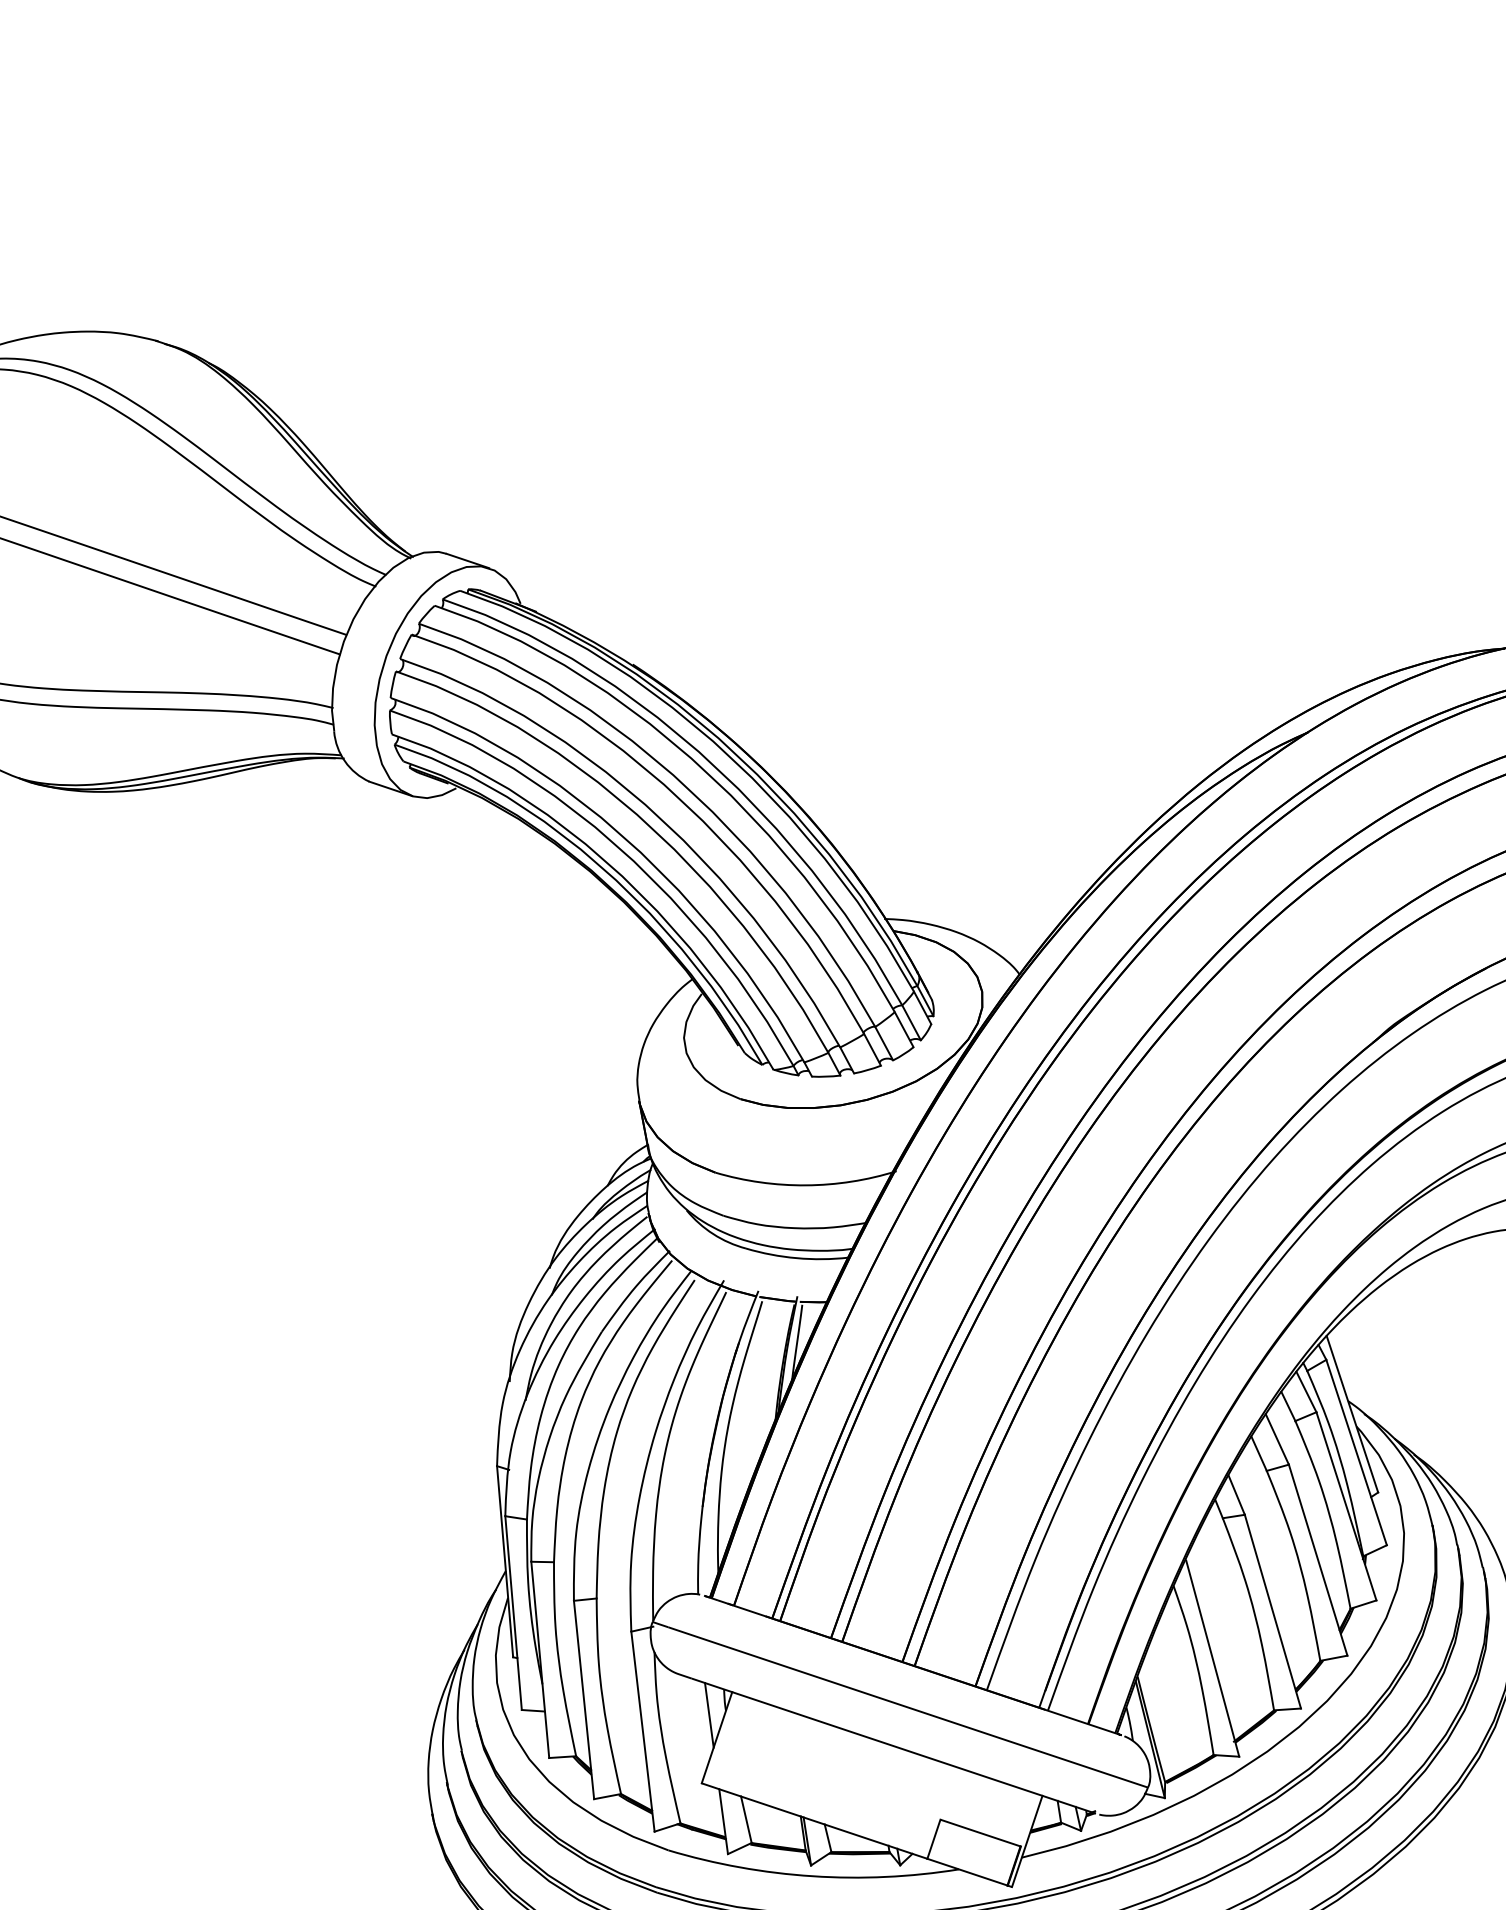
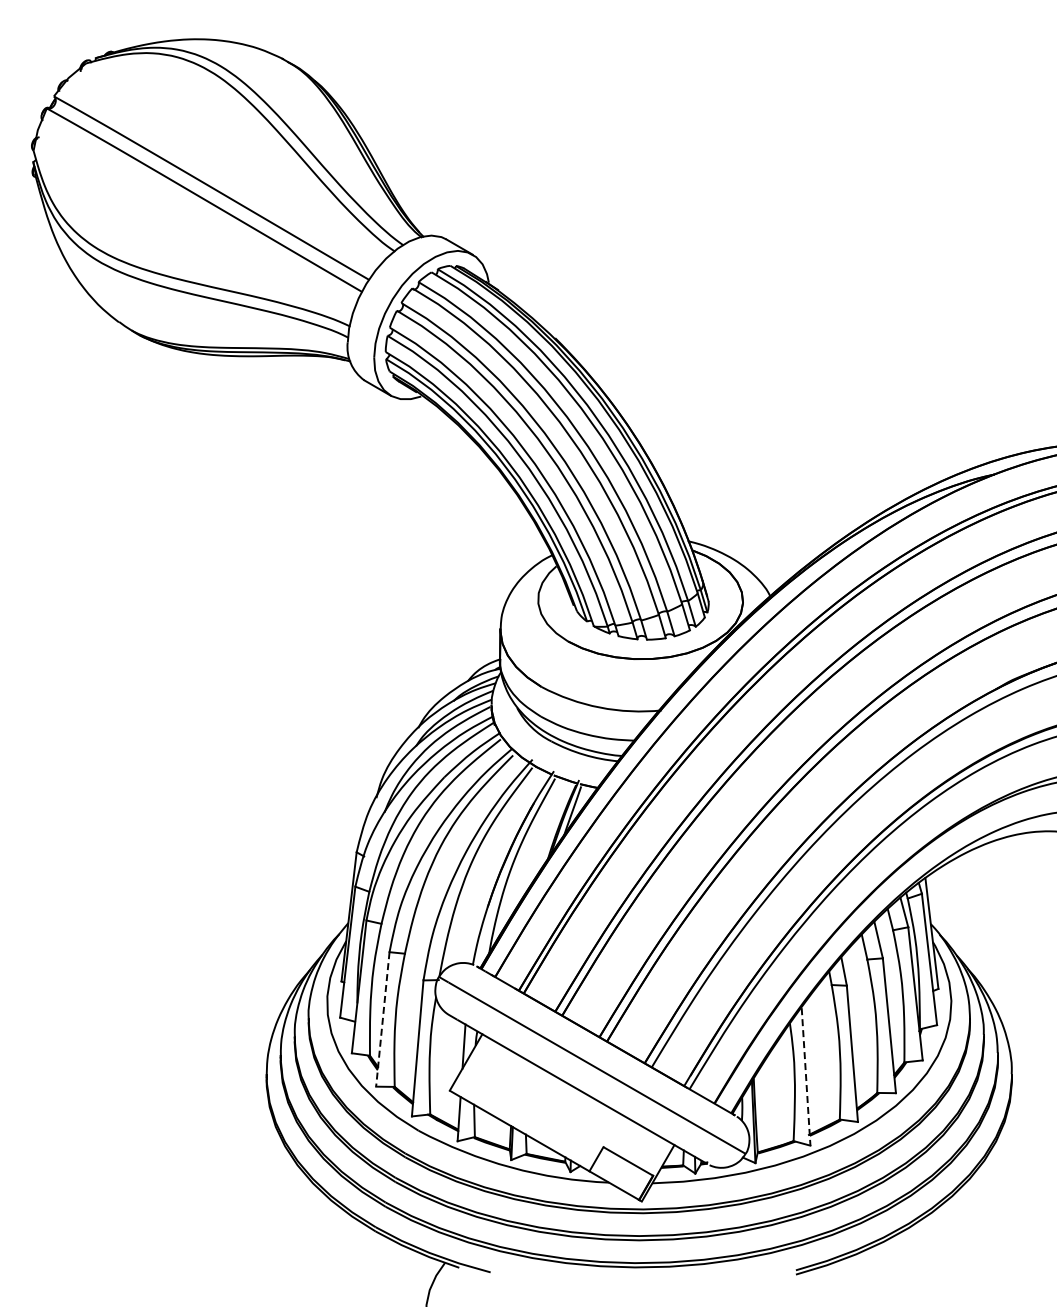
line: (1213, 1657) -> (806, 1076), solid -> dashed
line: (583, 1700) -> (382, 1019), solid -> dashed

